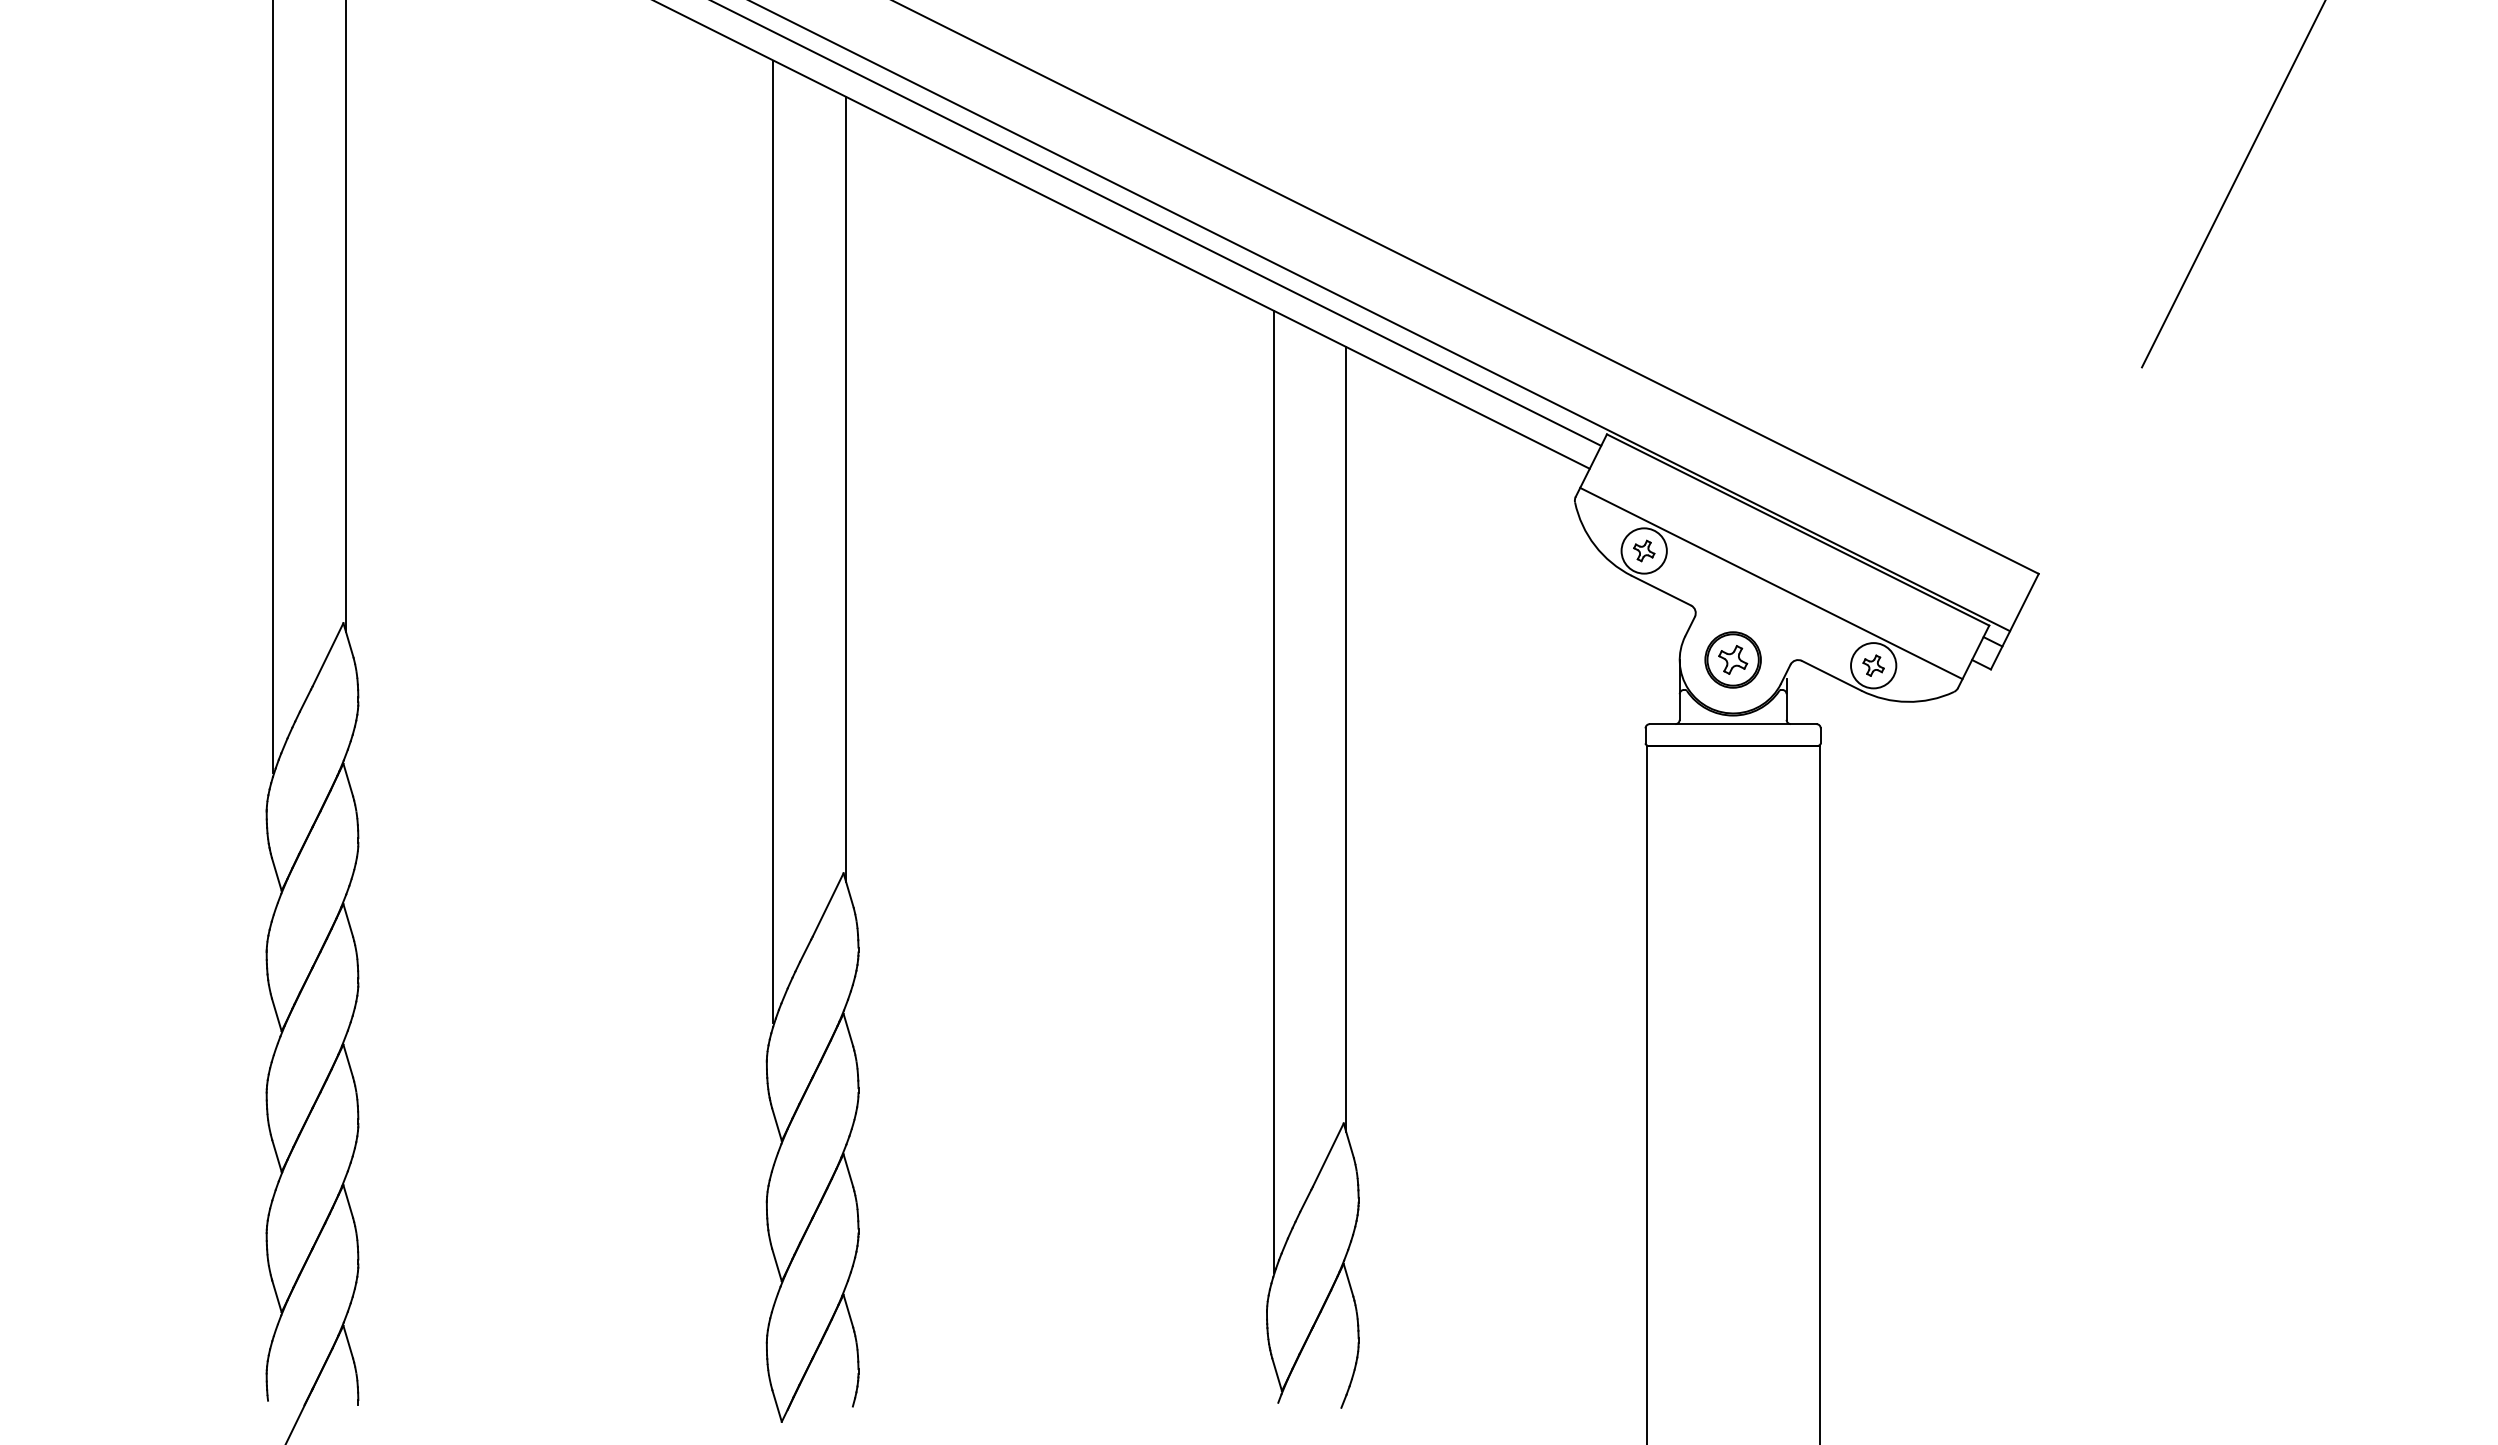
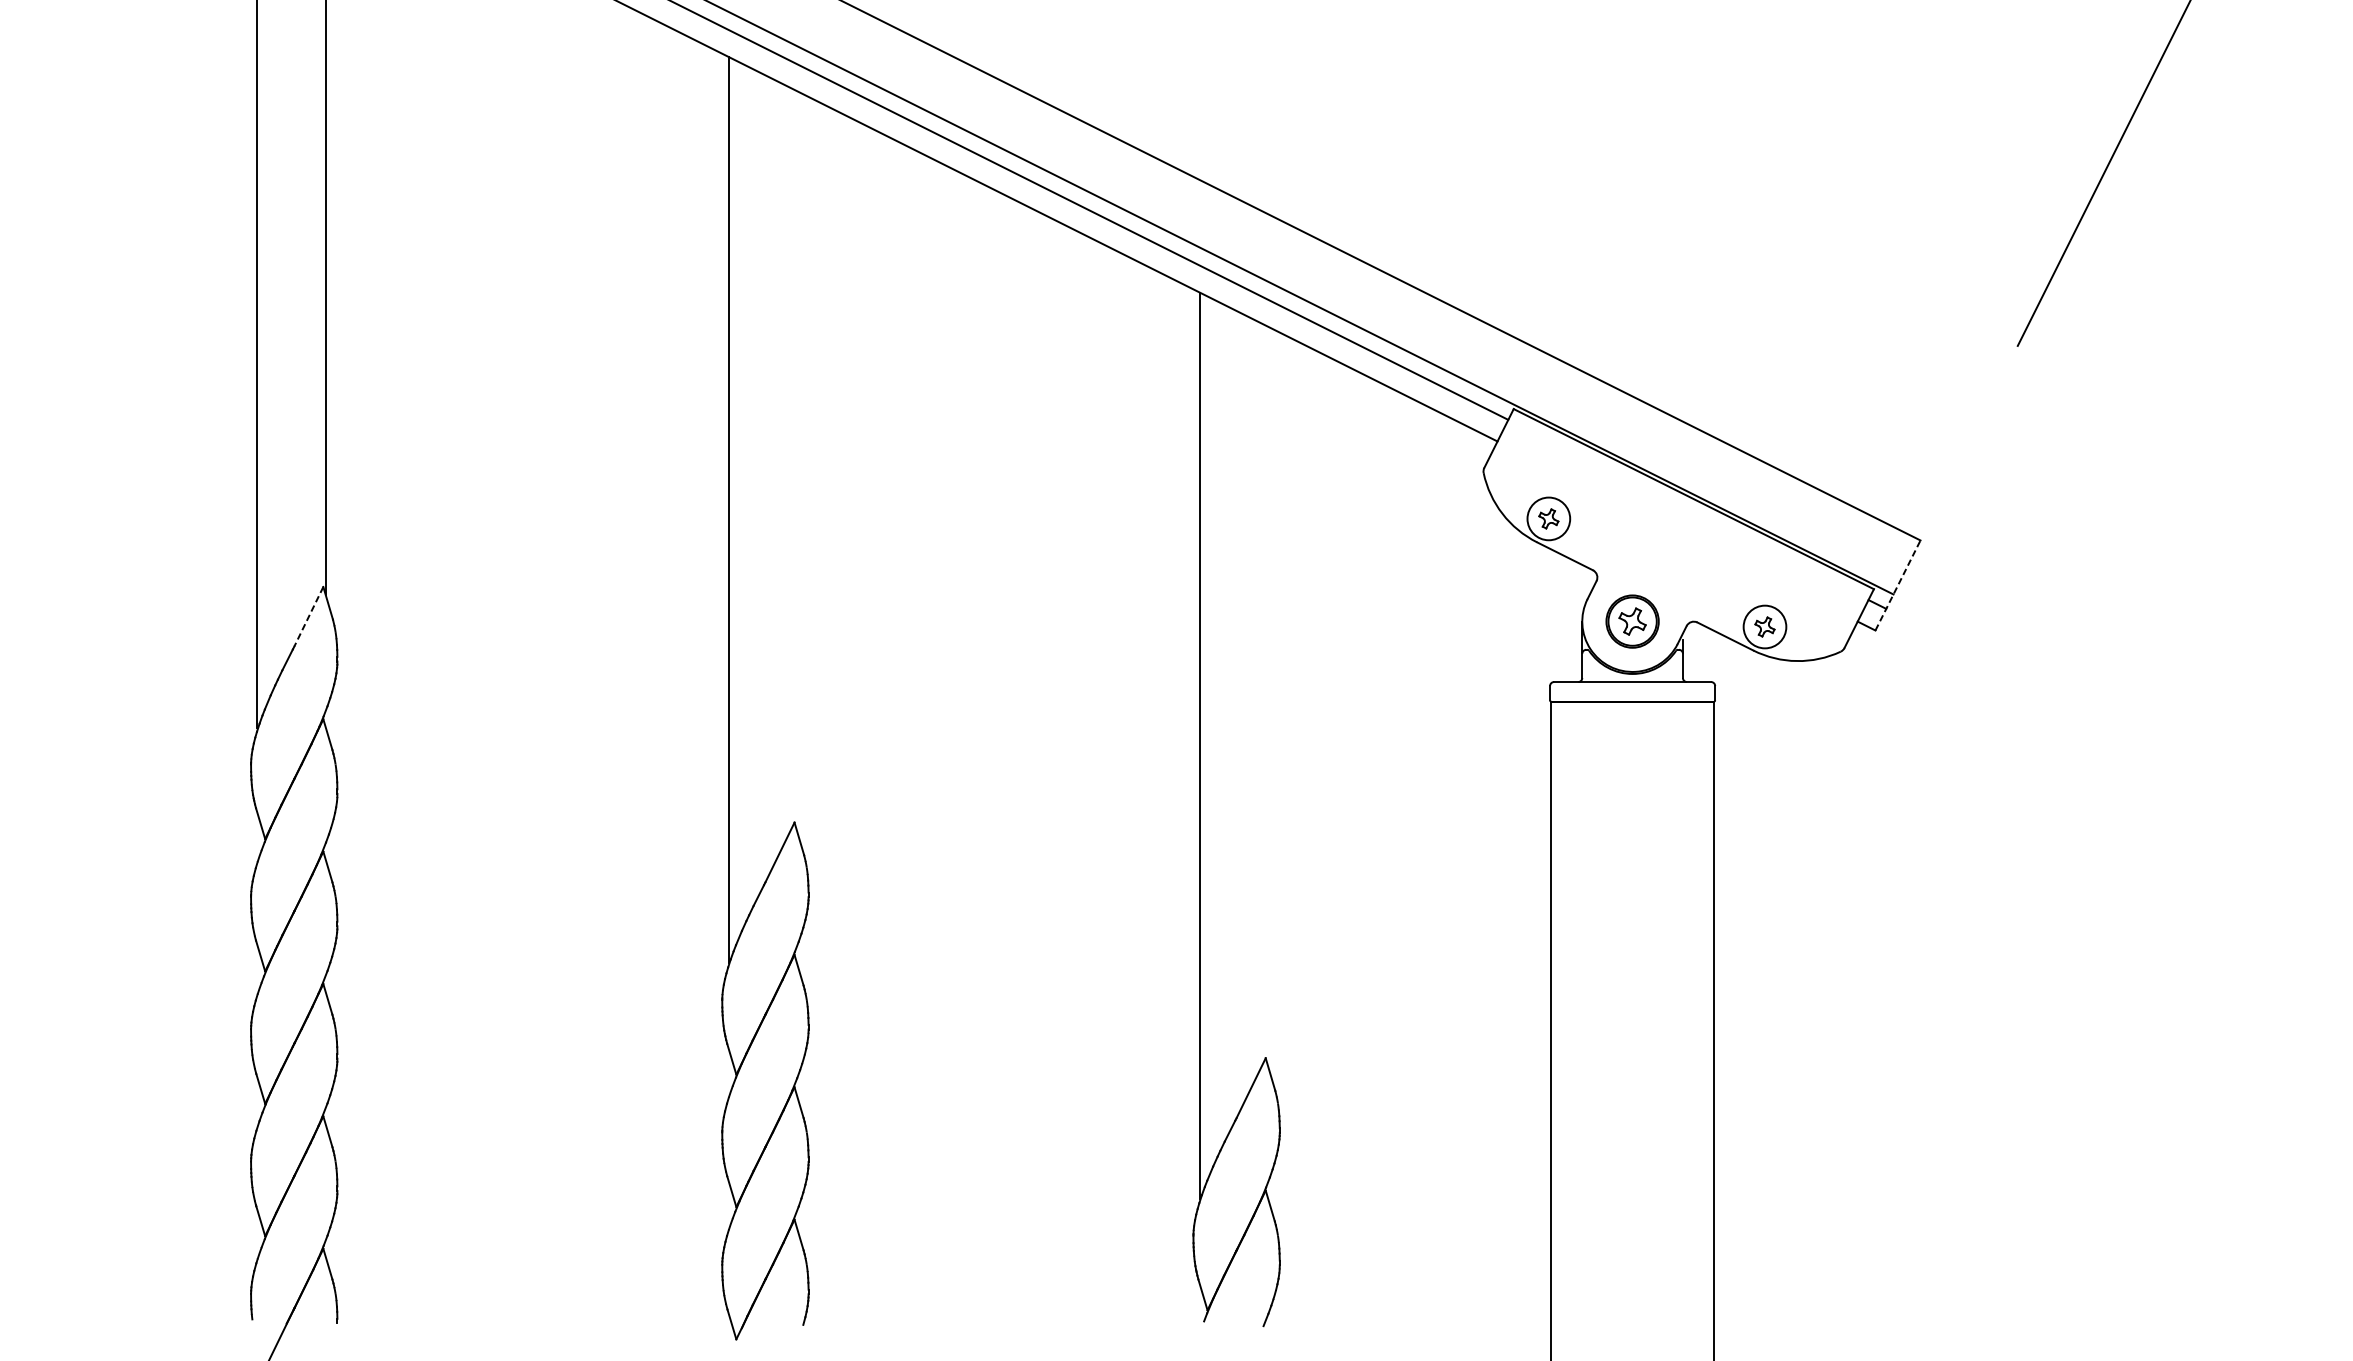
line: (846, 489) -> (797, 460), removed
line: (1771, 583) -> (1668, 549), removed
line: (2015, 621) -> (1898, 585), solid -> dashed
line: (327, 655) -> (308, 617), solid -> dashed
line: (1346, 739) -> (1268, 696), removed

